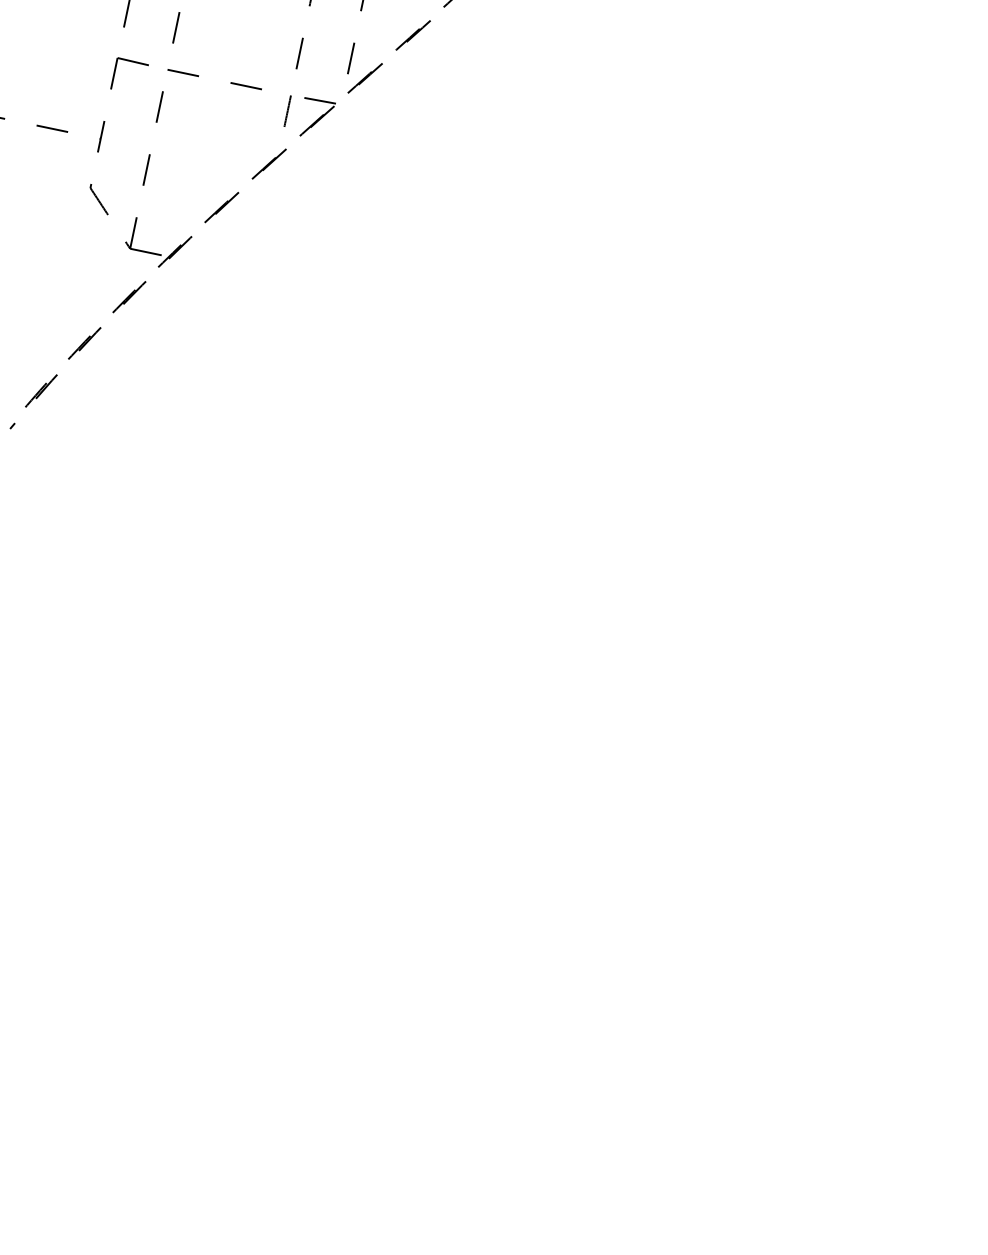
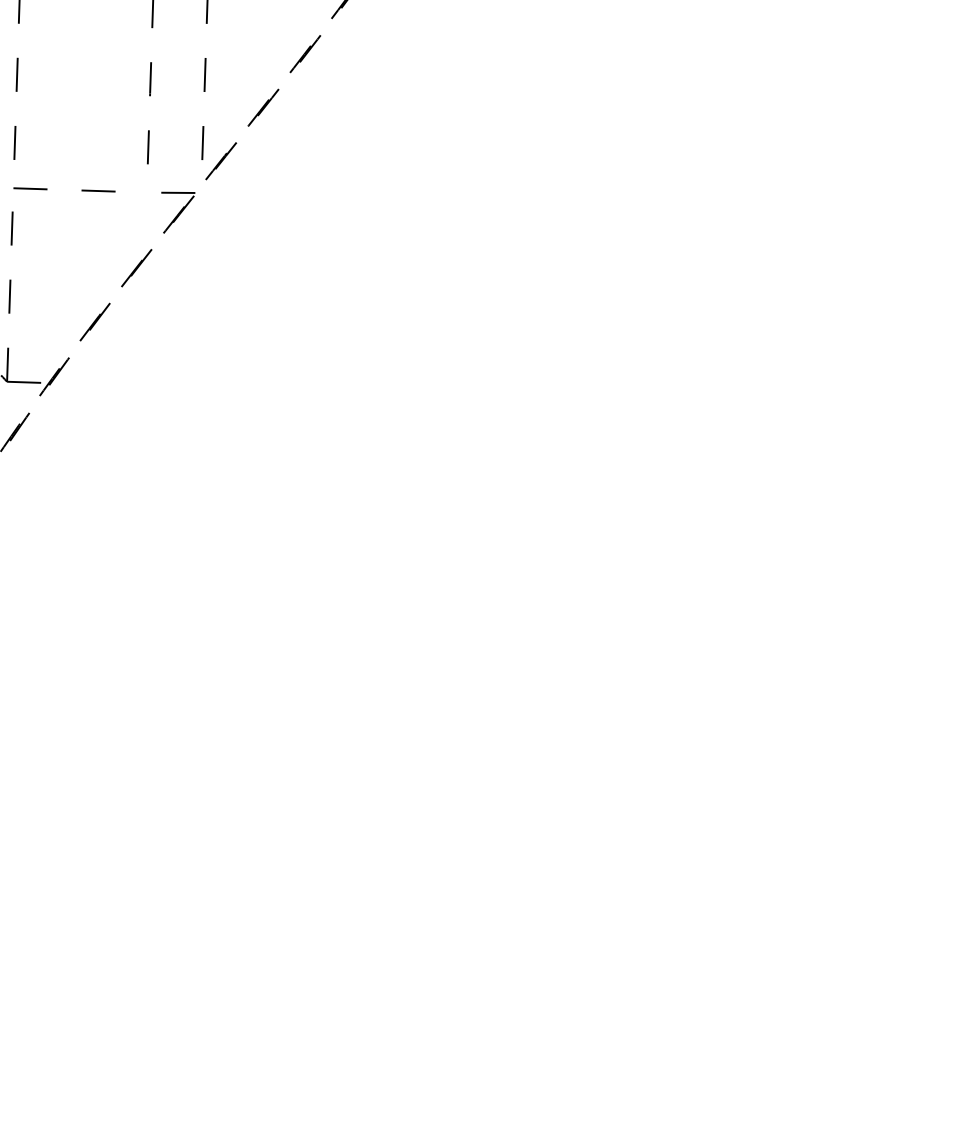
line: (287, 110) -> (145, 208), removed

